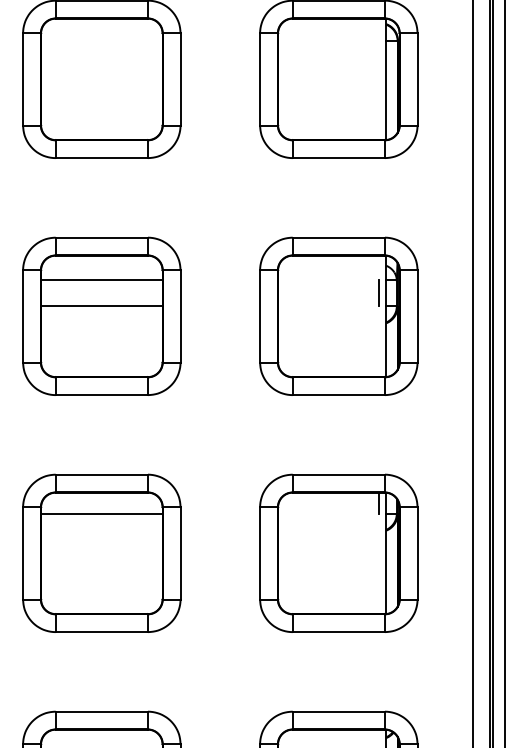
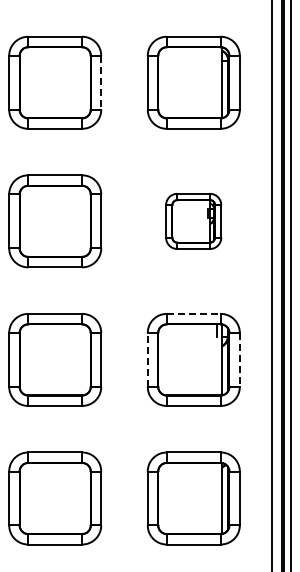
line: (180, 78) -> (101, 82), solid -> dashed
line: (100, 280) -> (54, 200), removed
line: (100, 306) -> (54, 215), removed
part: (338, 316) -> (193, 221), size x0.6
line: (338, 473) -> (193, 313), solid -> dashed
line: (100, 513) -> (54, 336), removed
line: (259, 552) -> (147, 359), solid -> dashed
line: (416, 552) -> (239, 359), solid -> dashed

